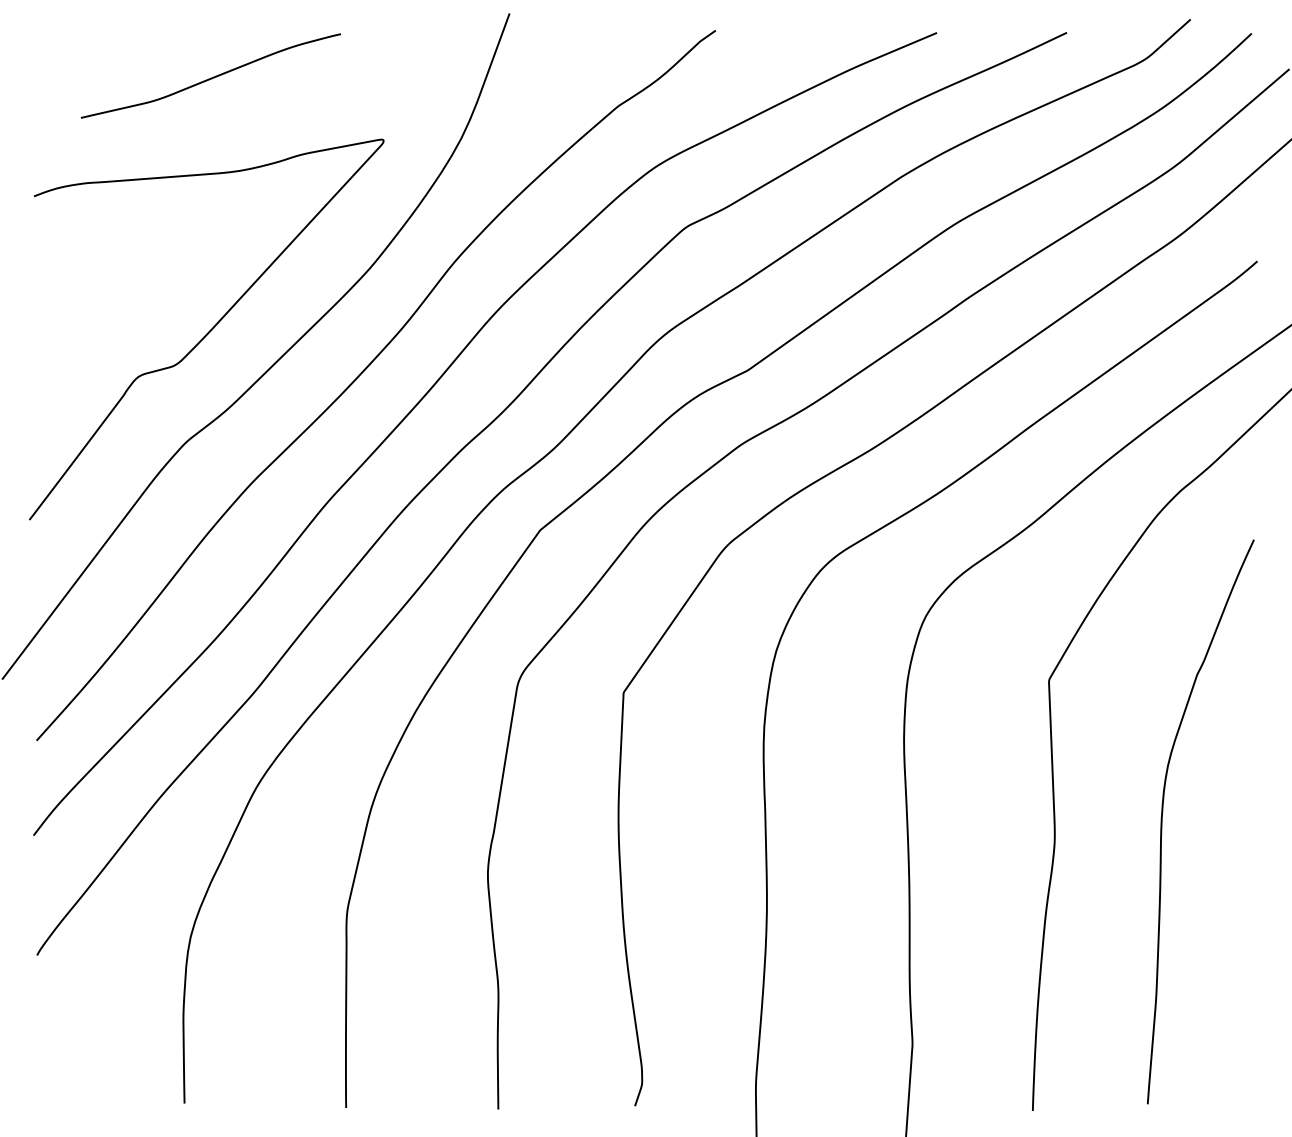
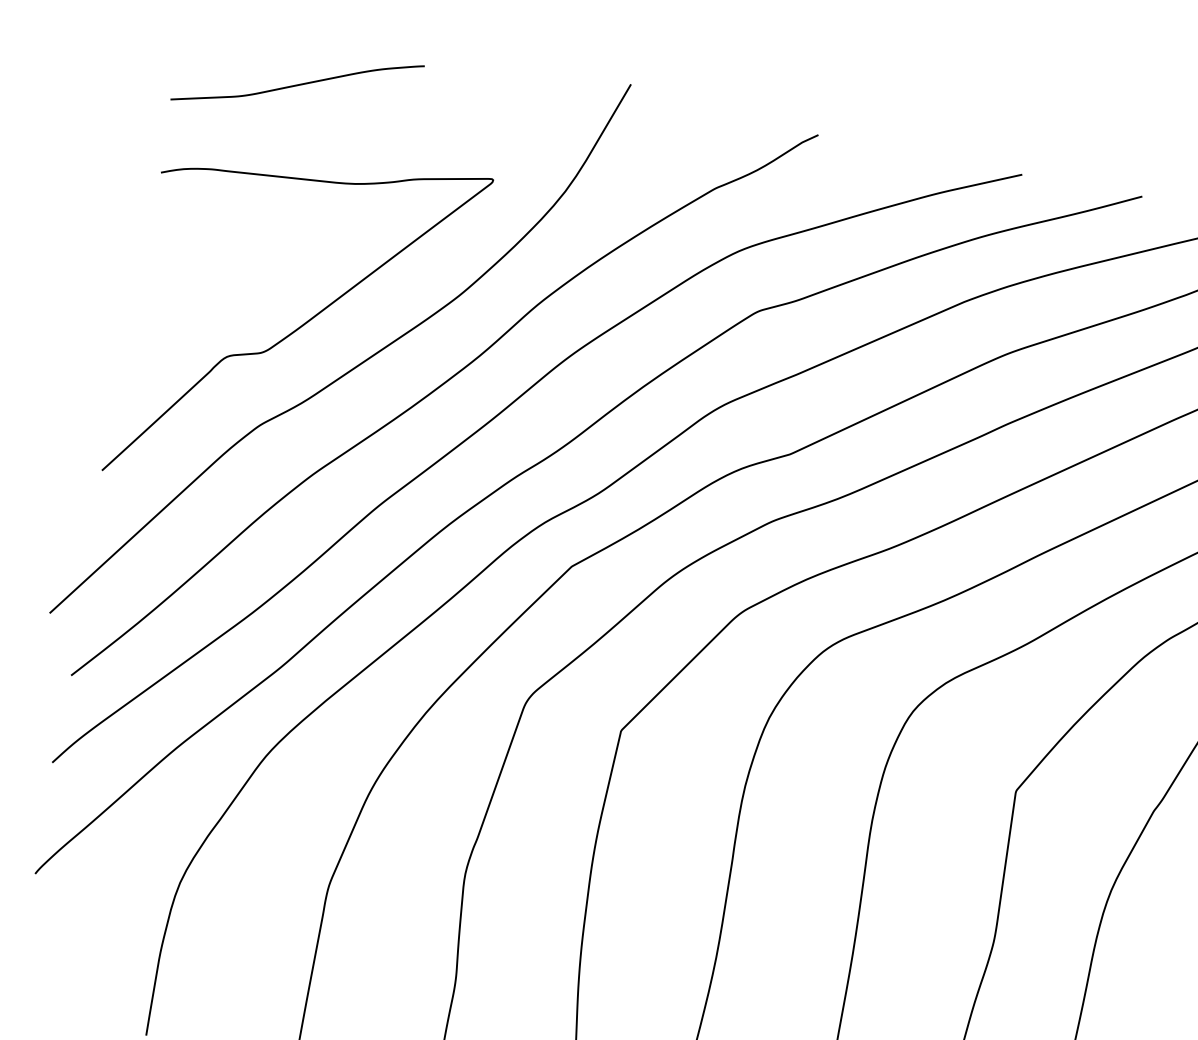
curve: (210, 77) -> (296, 84), moved

